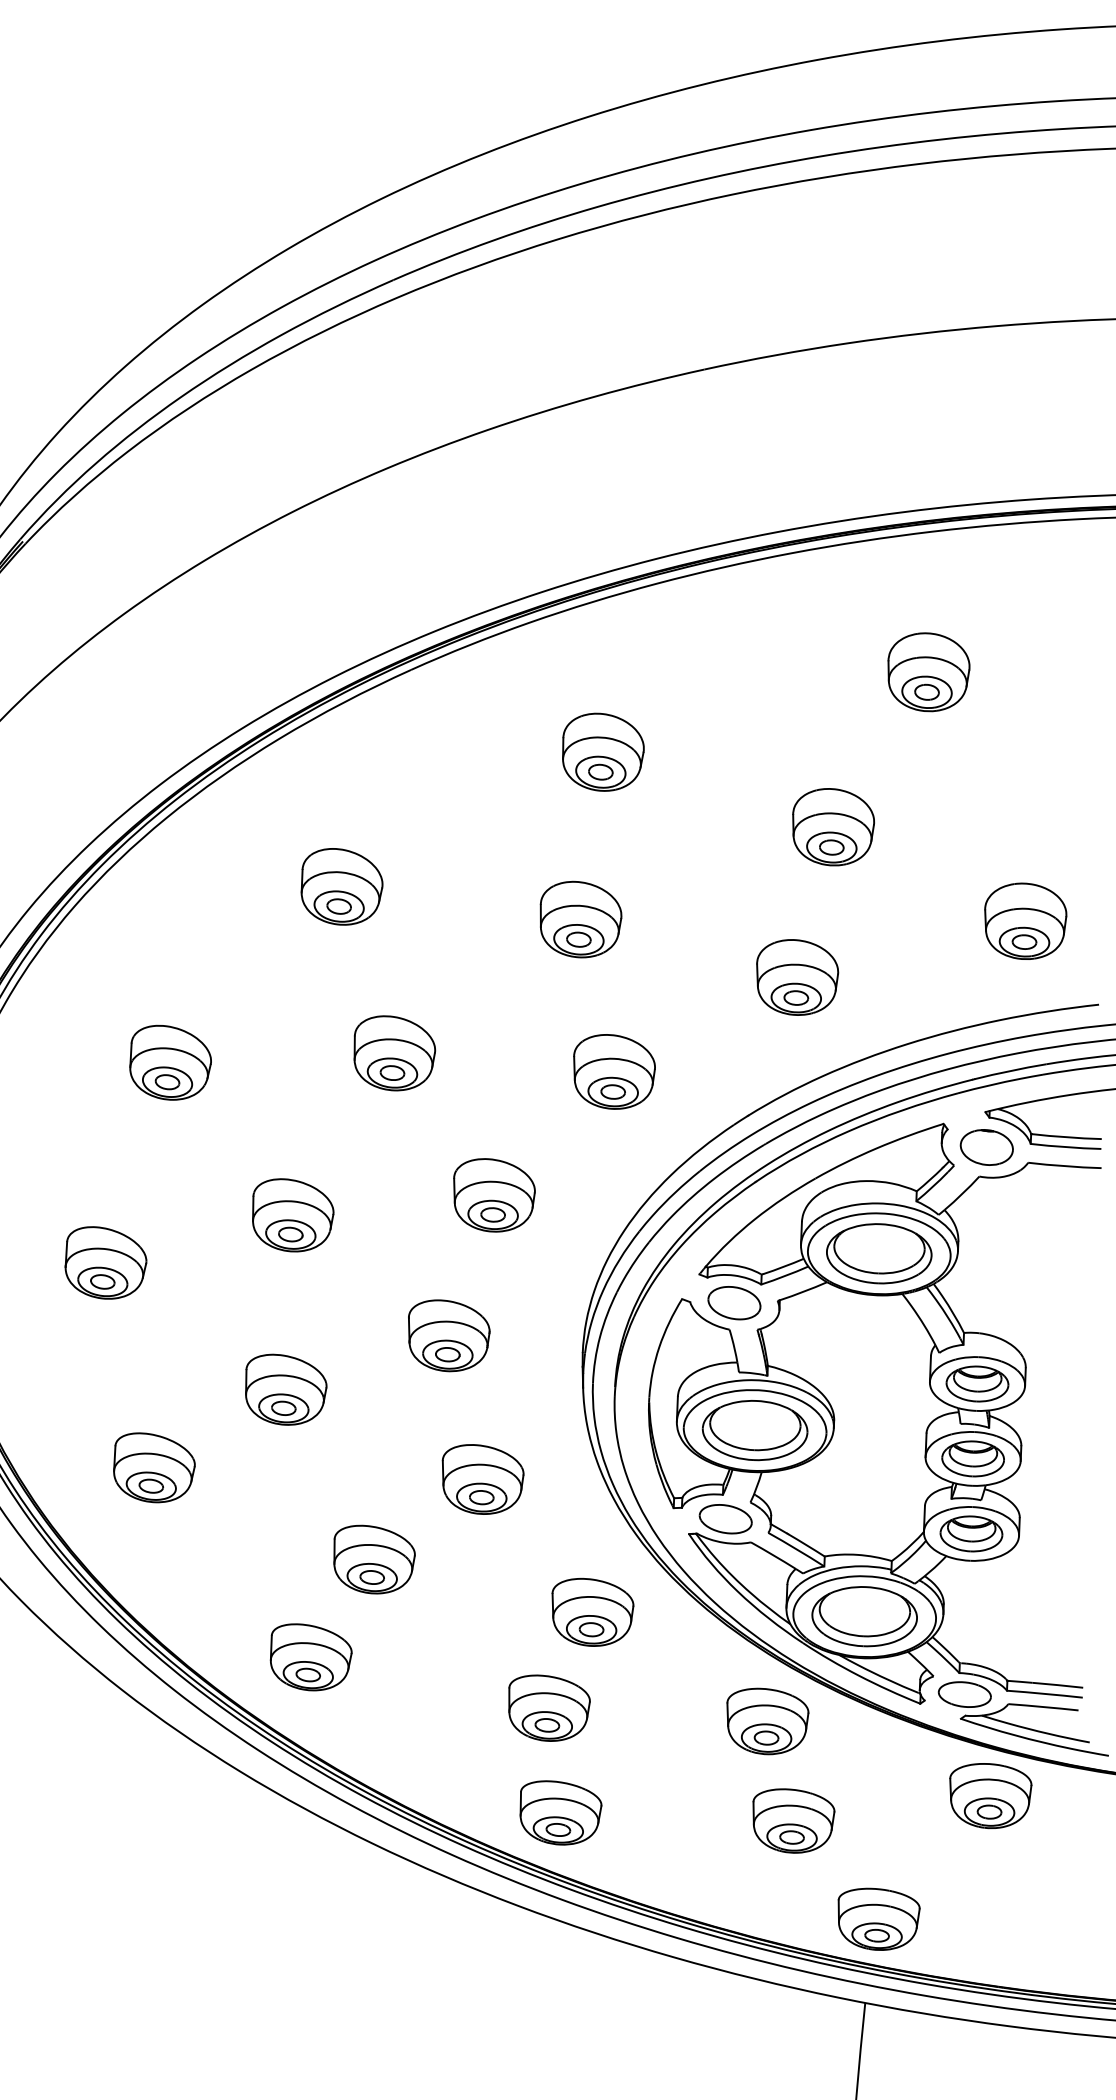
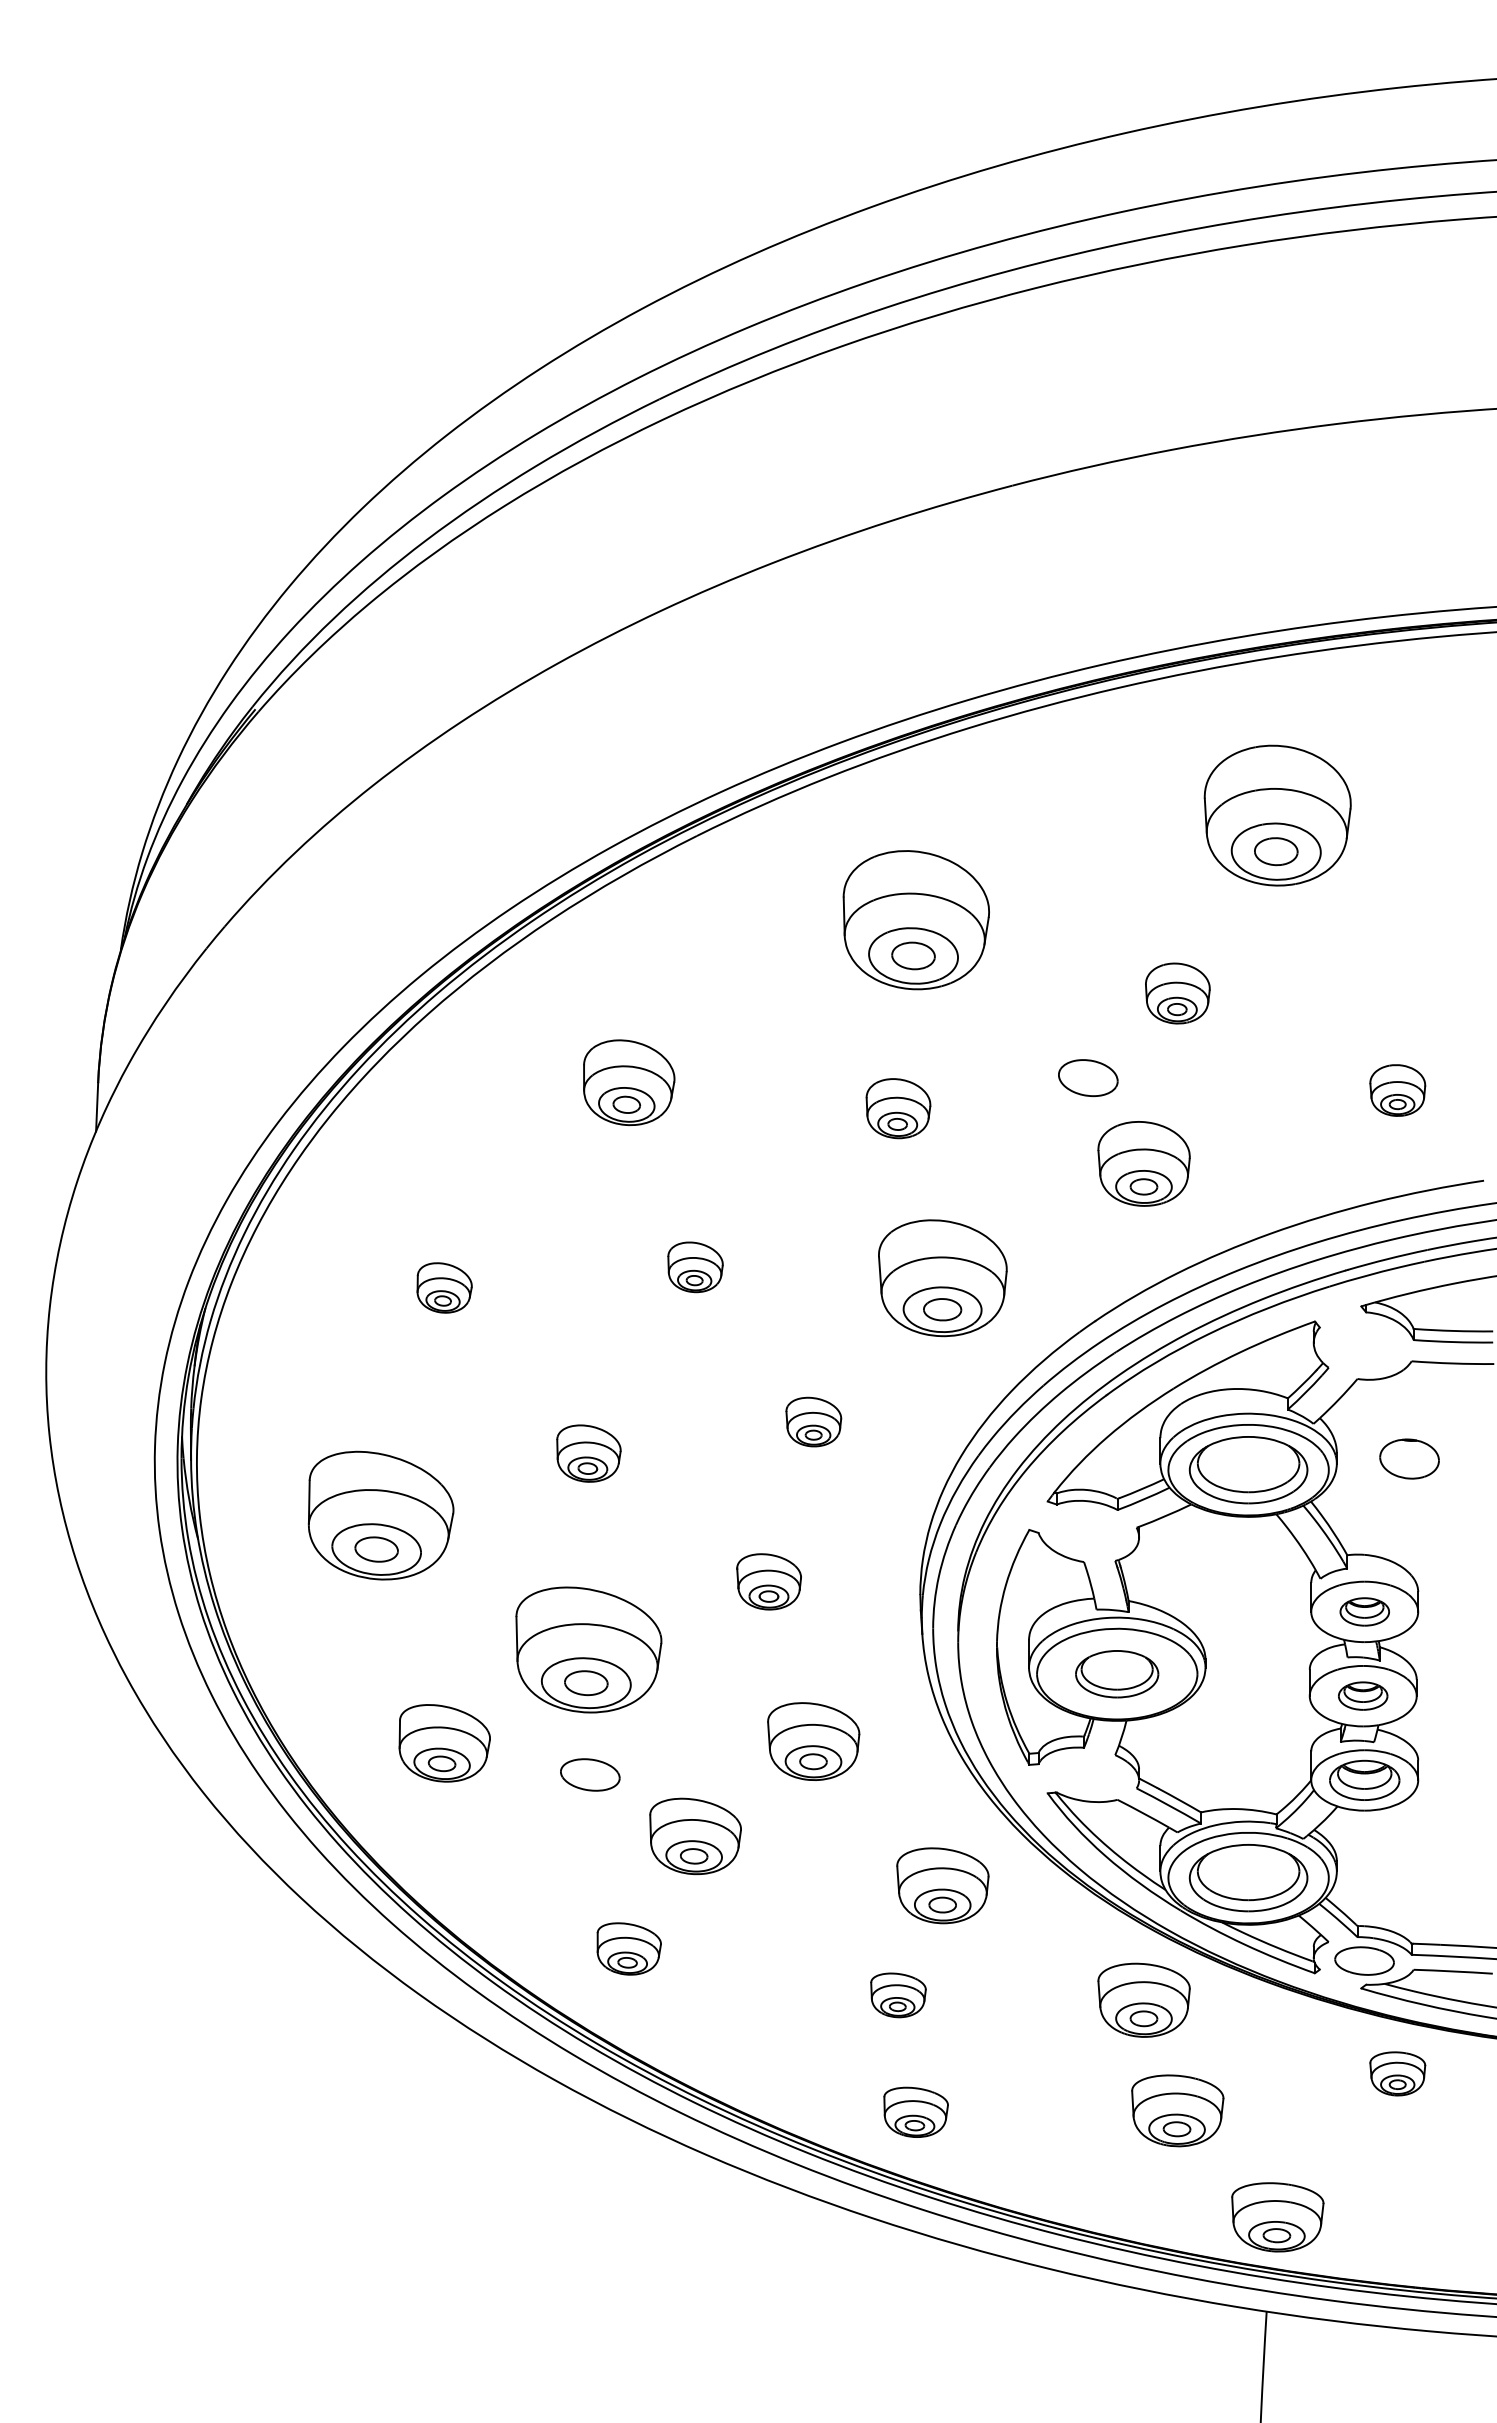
part: (928, 671) -> (1277, 814), size x1.6
part: (602, 752) -> (915, 919), size x1.6
part: (833, 827) -> (1177, 993), size x0.7
part: (580, 919) -> (898, 1108), size x0.7
part: (1025, 921) -> (1397, 1090), size x0.6
part: (394, 1053) -> (695, 1267), size x0.6
part: (170, 1062) -> (444, 1287), size x0.6
part: (613, 1071) -> (942, 1277), size x1.4
part: (986, 1147) -> (1409, 1458), moved
part: (493, 1194) -> (813, 1421), size x0.6
part: (292, 1215) -> (588, 1453), size x0.7
part: (106, 1263) -> (381, 1515), size x1.6
part: (734, 1303) -> (1088, 1078), moved
part: (448, 1335) -> (768, 1581), size x0.7
part: (977, 1383) -> (1364, 1611), size x0.7
part: (285, 1389) -> (588, 1649), size x1.6
part: (754, 1430) -> (1116, 1674), size x0.7
part: (972, 1458) -> (1362, 1695), size x0.7
part: (725, 1518) -> (590, 1774), moved
part: (311, 1657) -> (629, 1948), size x0.7
part: (549, 1708) -> (898, 1995), size x0.6
part: (990, 1795) -> (1397, 2073), size x0.6
part: (559, 1813) -> (915, 2112), size x0.7

